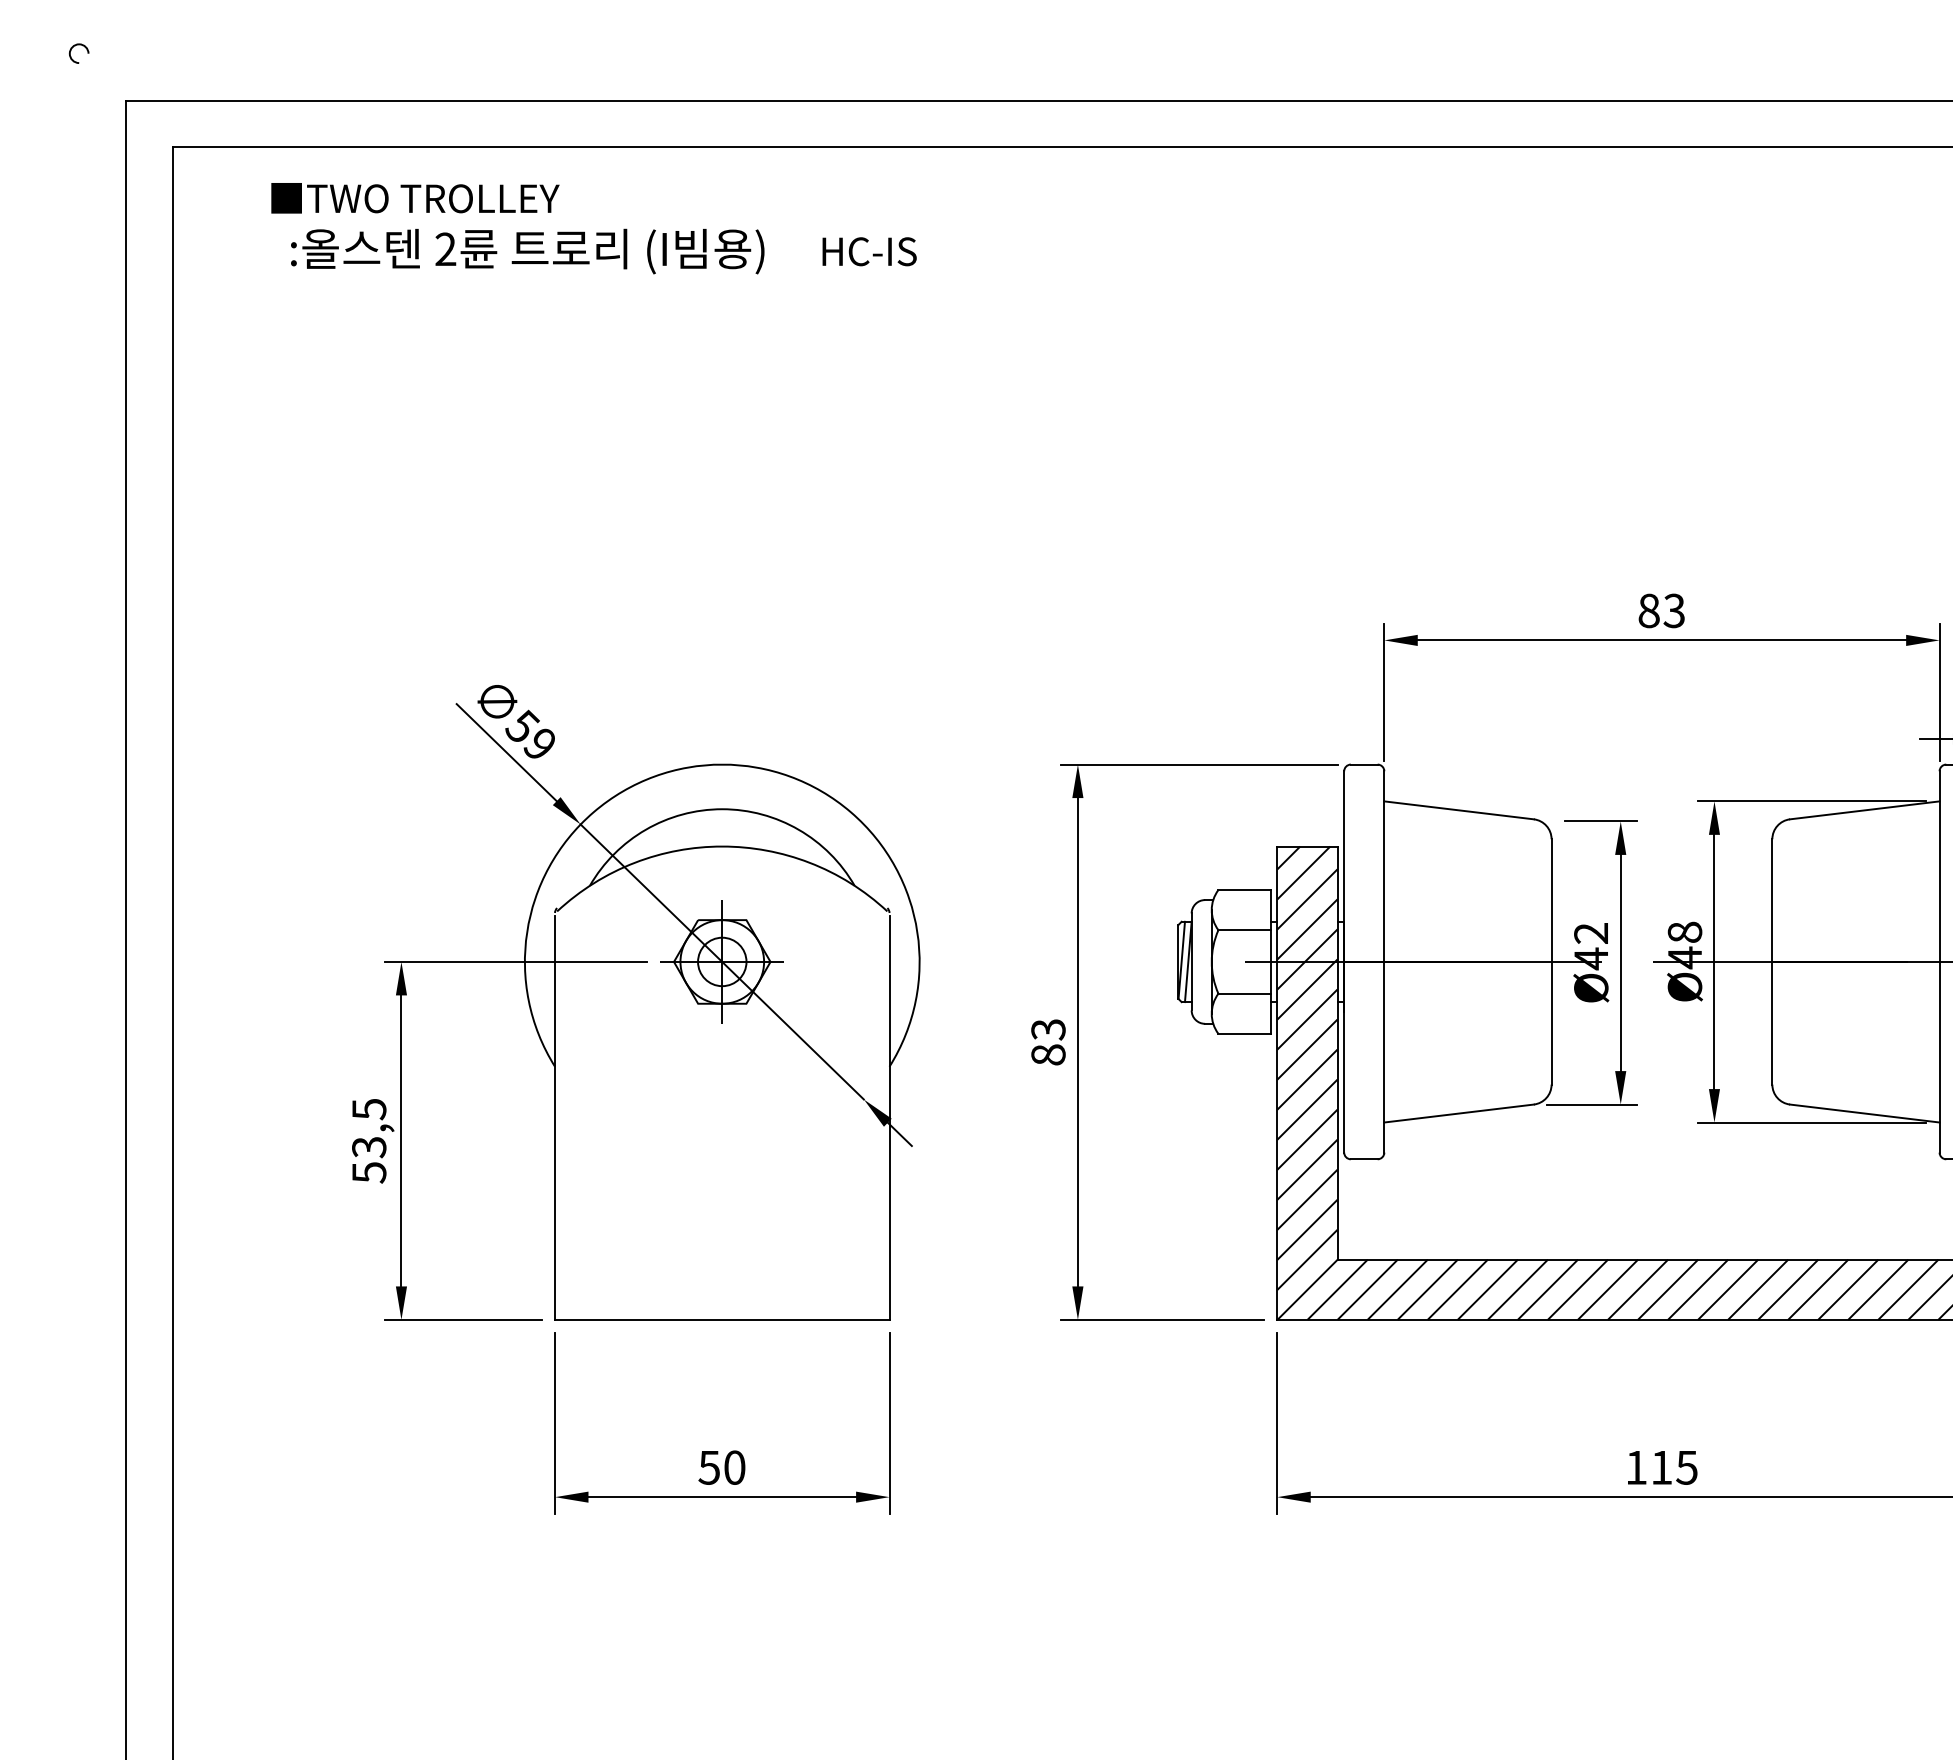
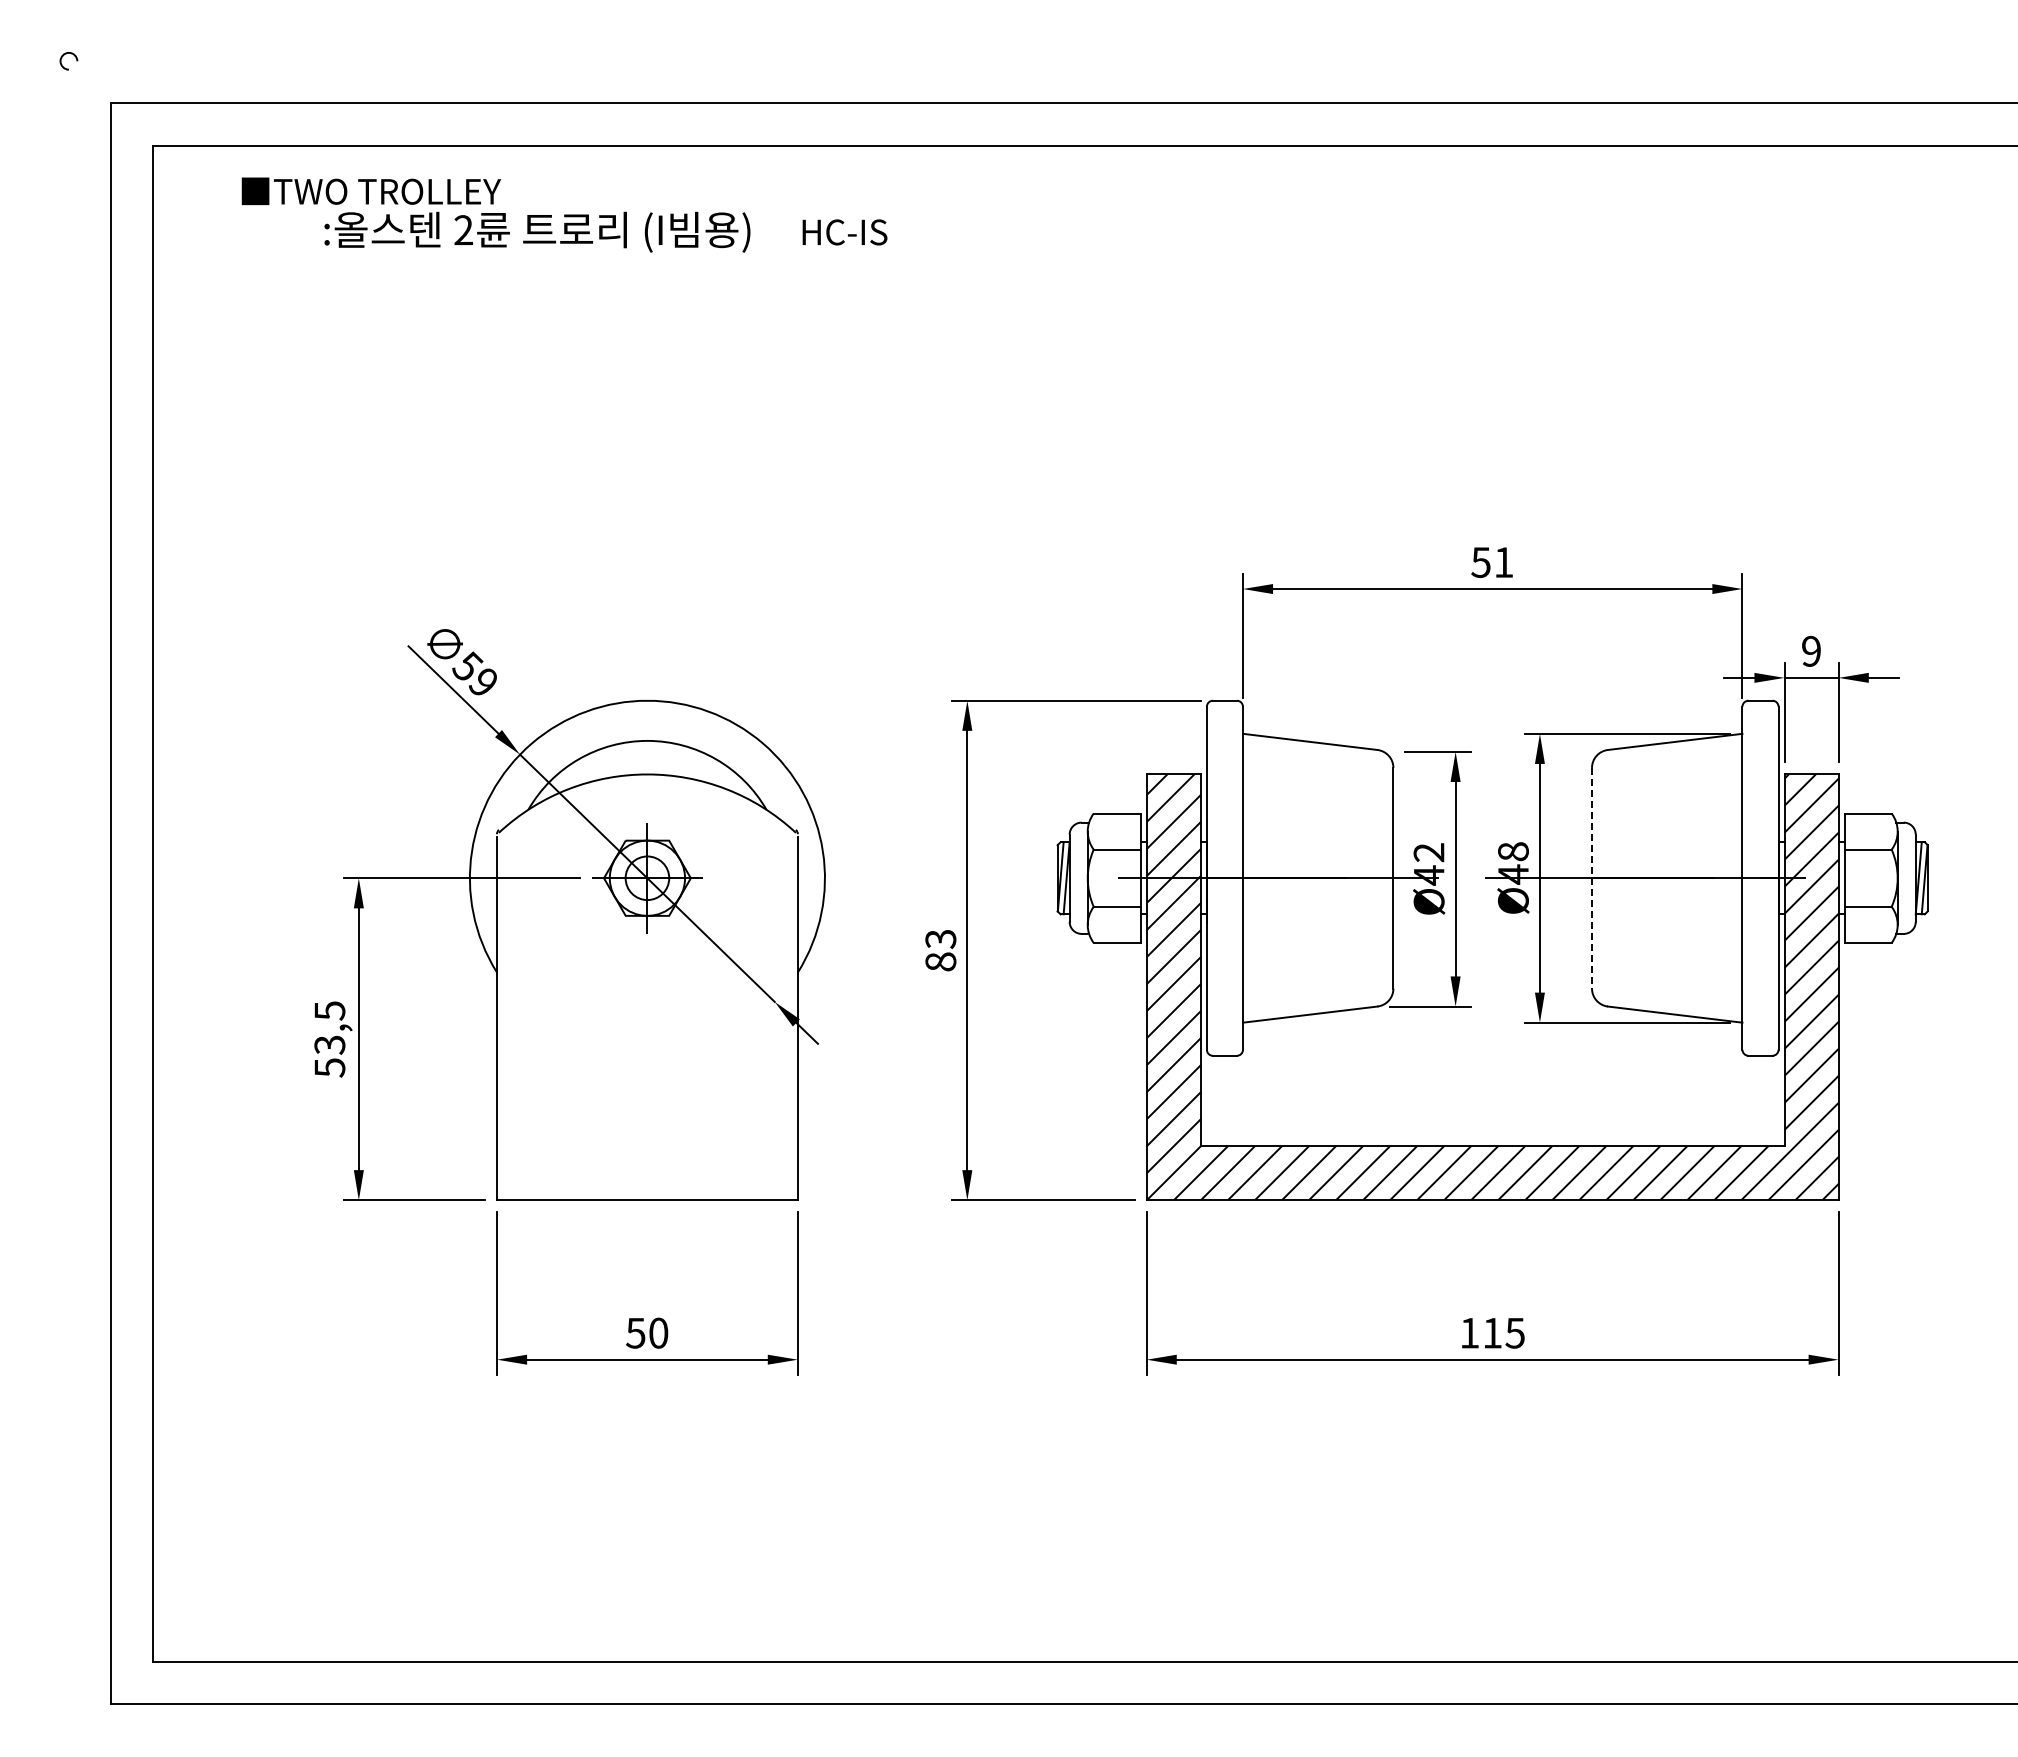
text: (603, 250) -> (605, 231), moved
text: (1661, 610) -> (1492, 562), 83 -> 51
line: (1772, 962) -> (1592, 878), solid -> dashed

